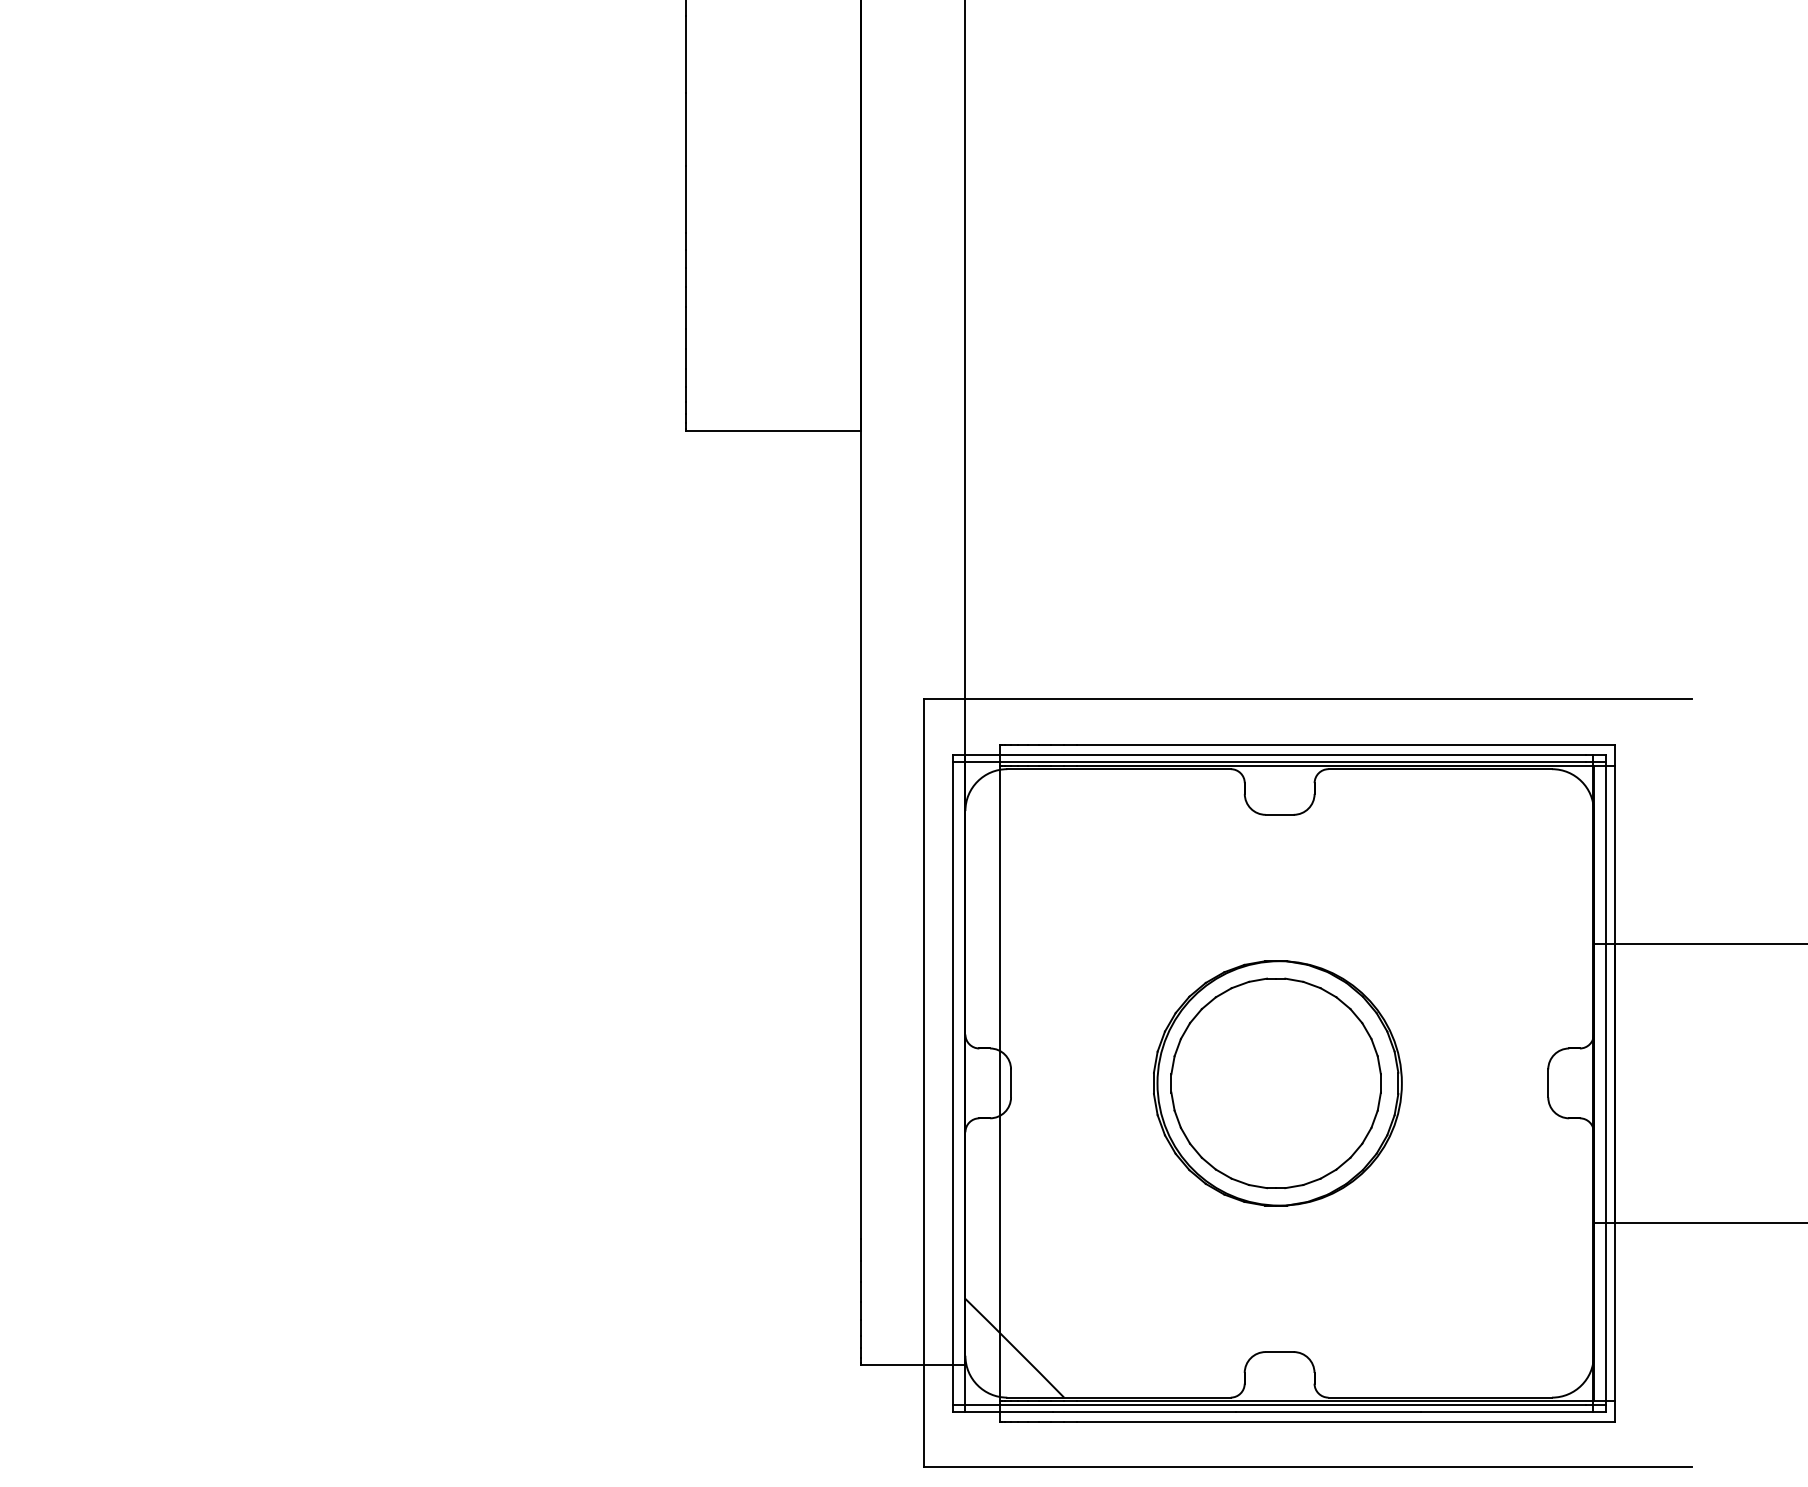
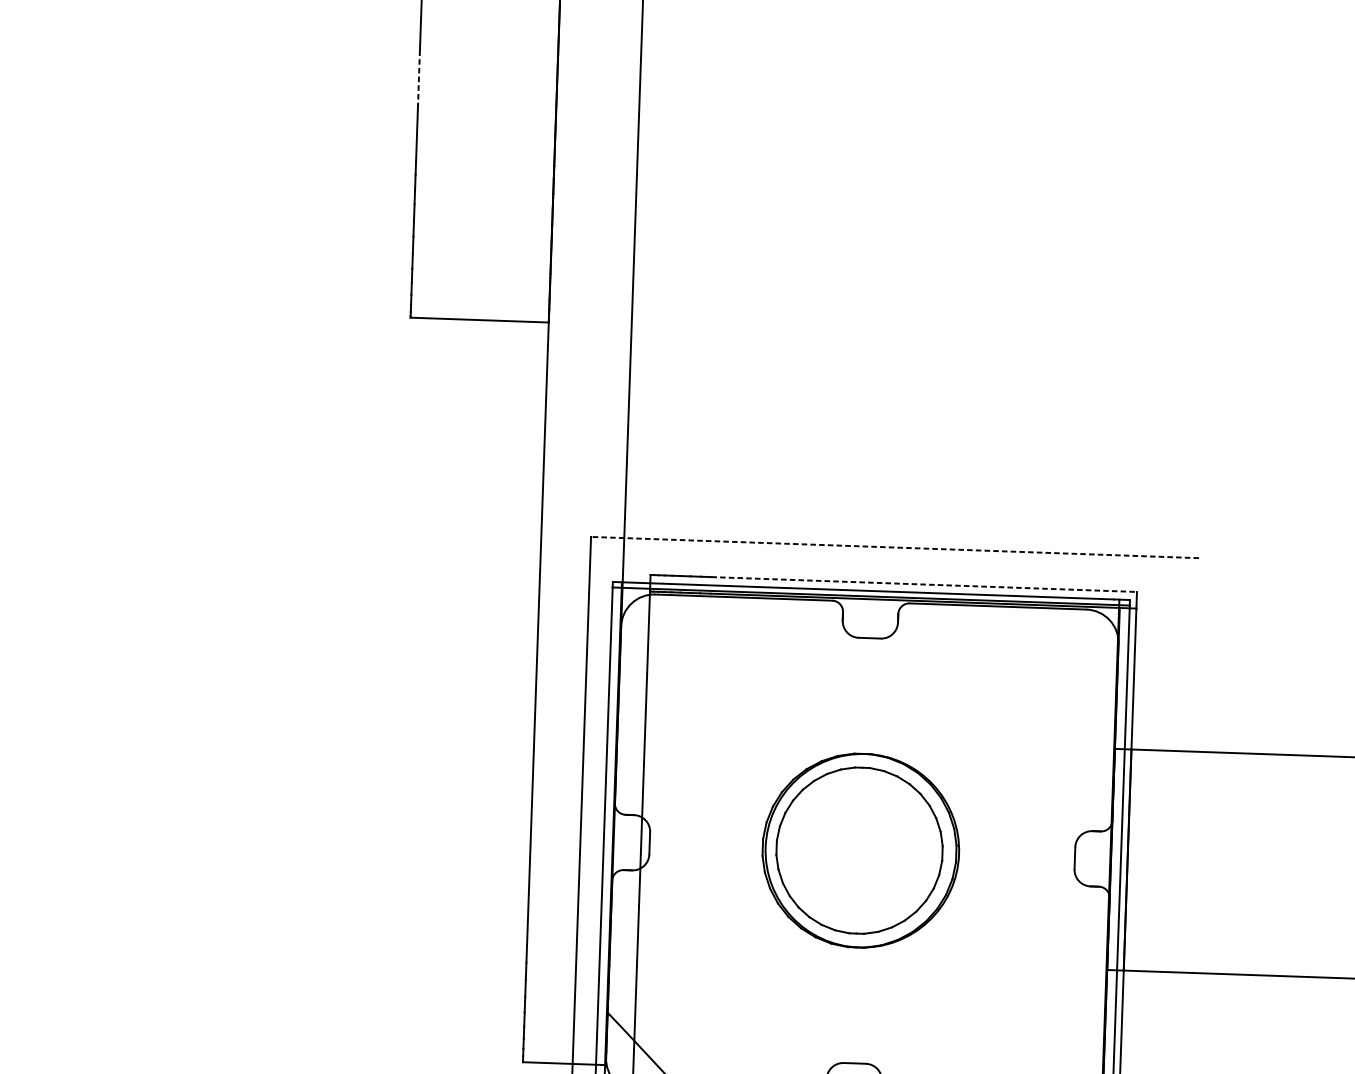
line: (686, 129) -> (419, 79), solid -> dashed
line: (1307, 699) -> (894, 547), solid -> dashed
line: (1345, 744) -> (923, 584), solid -> dashed

